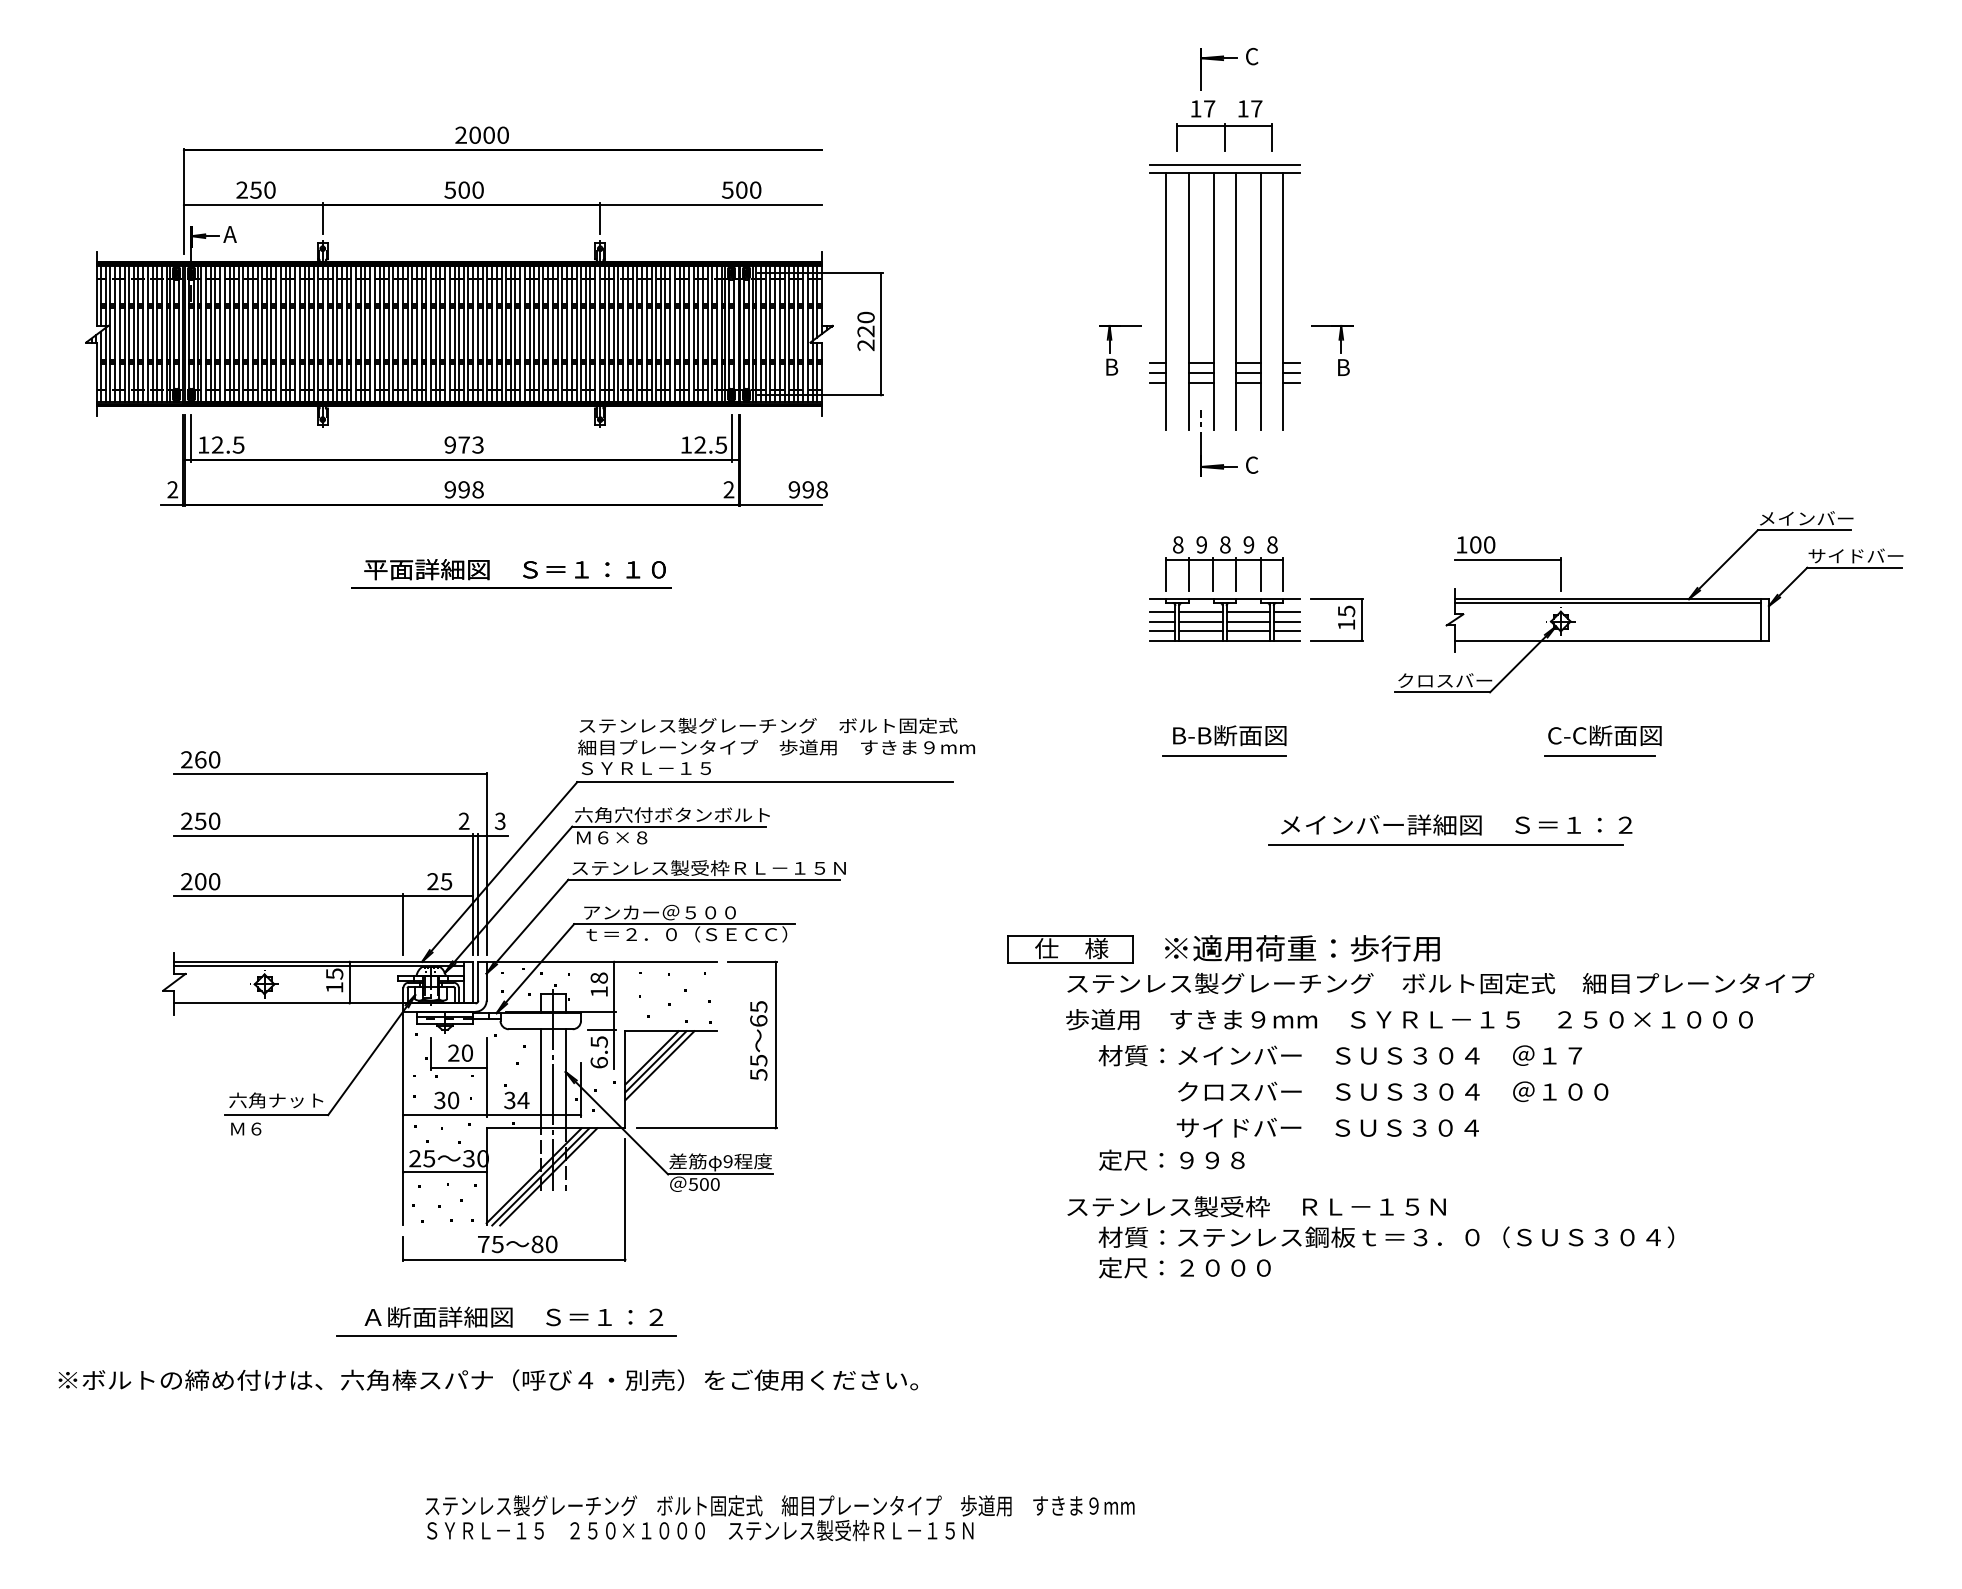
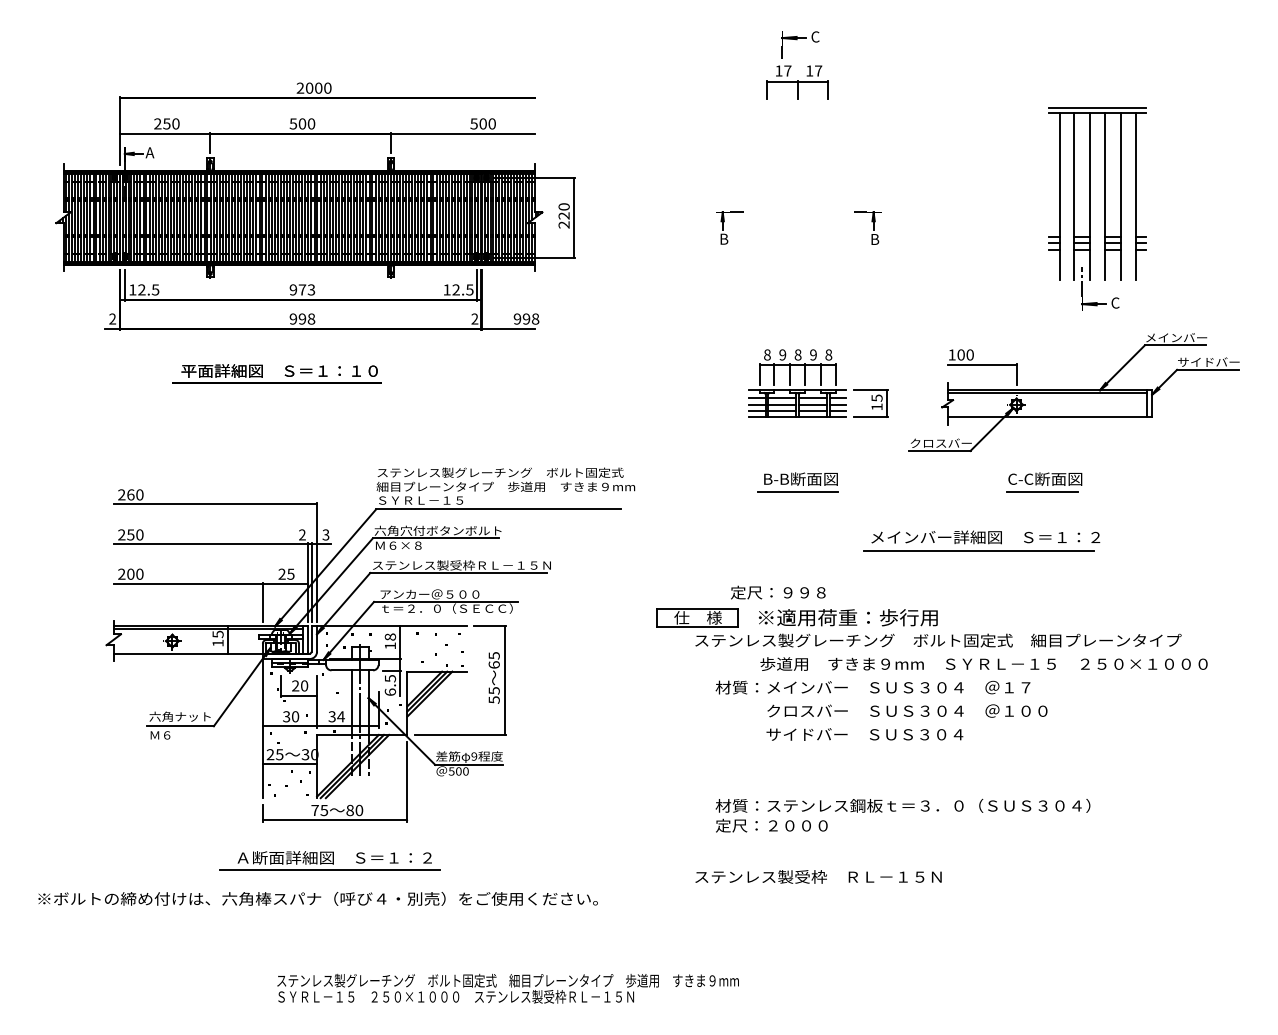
part: (1213, 319) -> (1090, 208), moved
part: (522, 576) -> (284, 375), moved
part: (1450, 829) -> (981, 540), moved
text: (1408, 1018) -> (983, 663), moved
text: (1172, 1159) -> (778, 592), moved
text: (1256, 1206) -> (818, 876), moved

